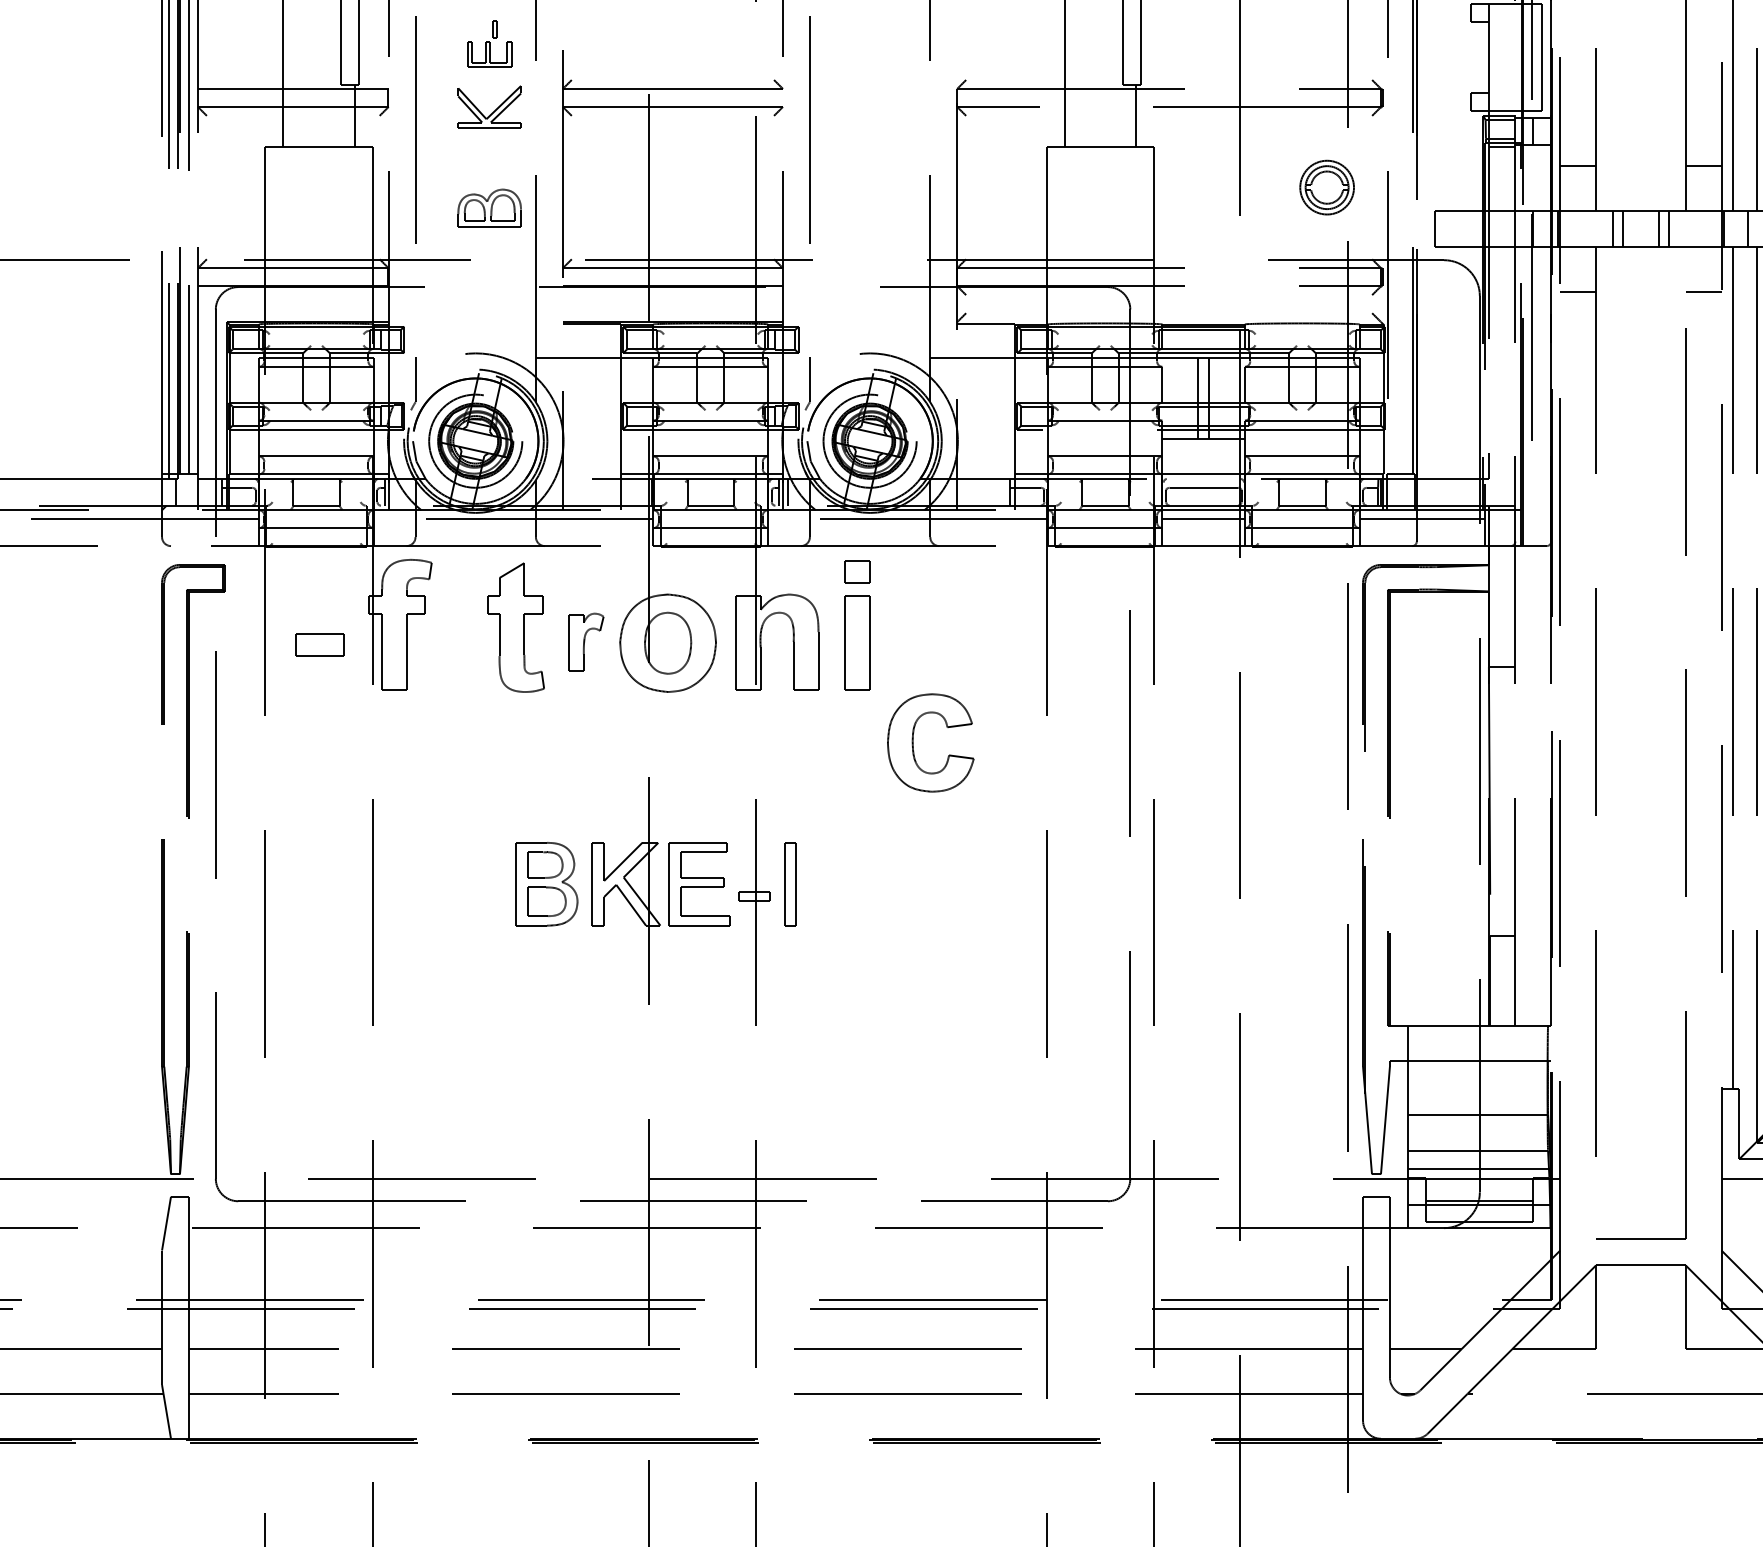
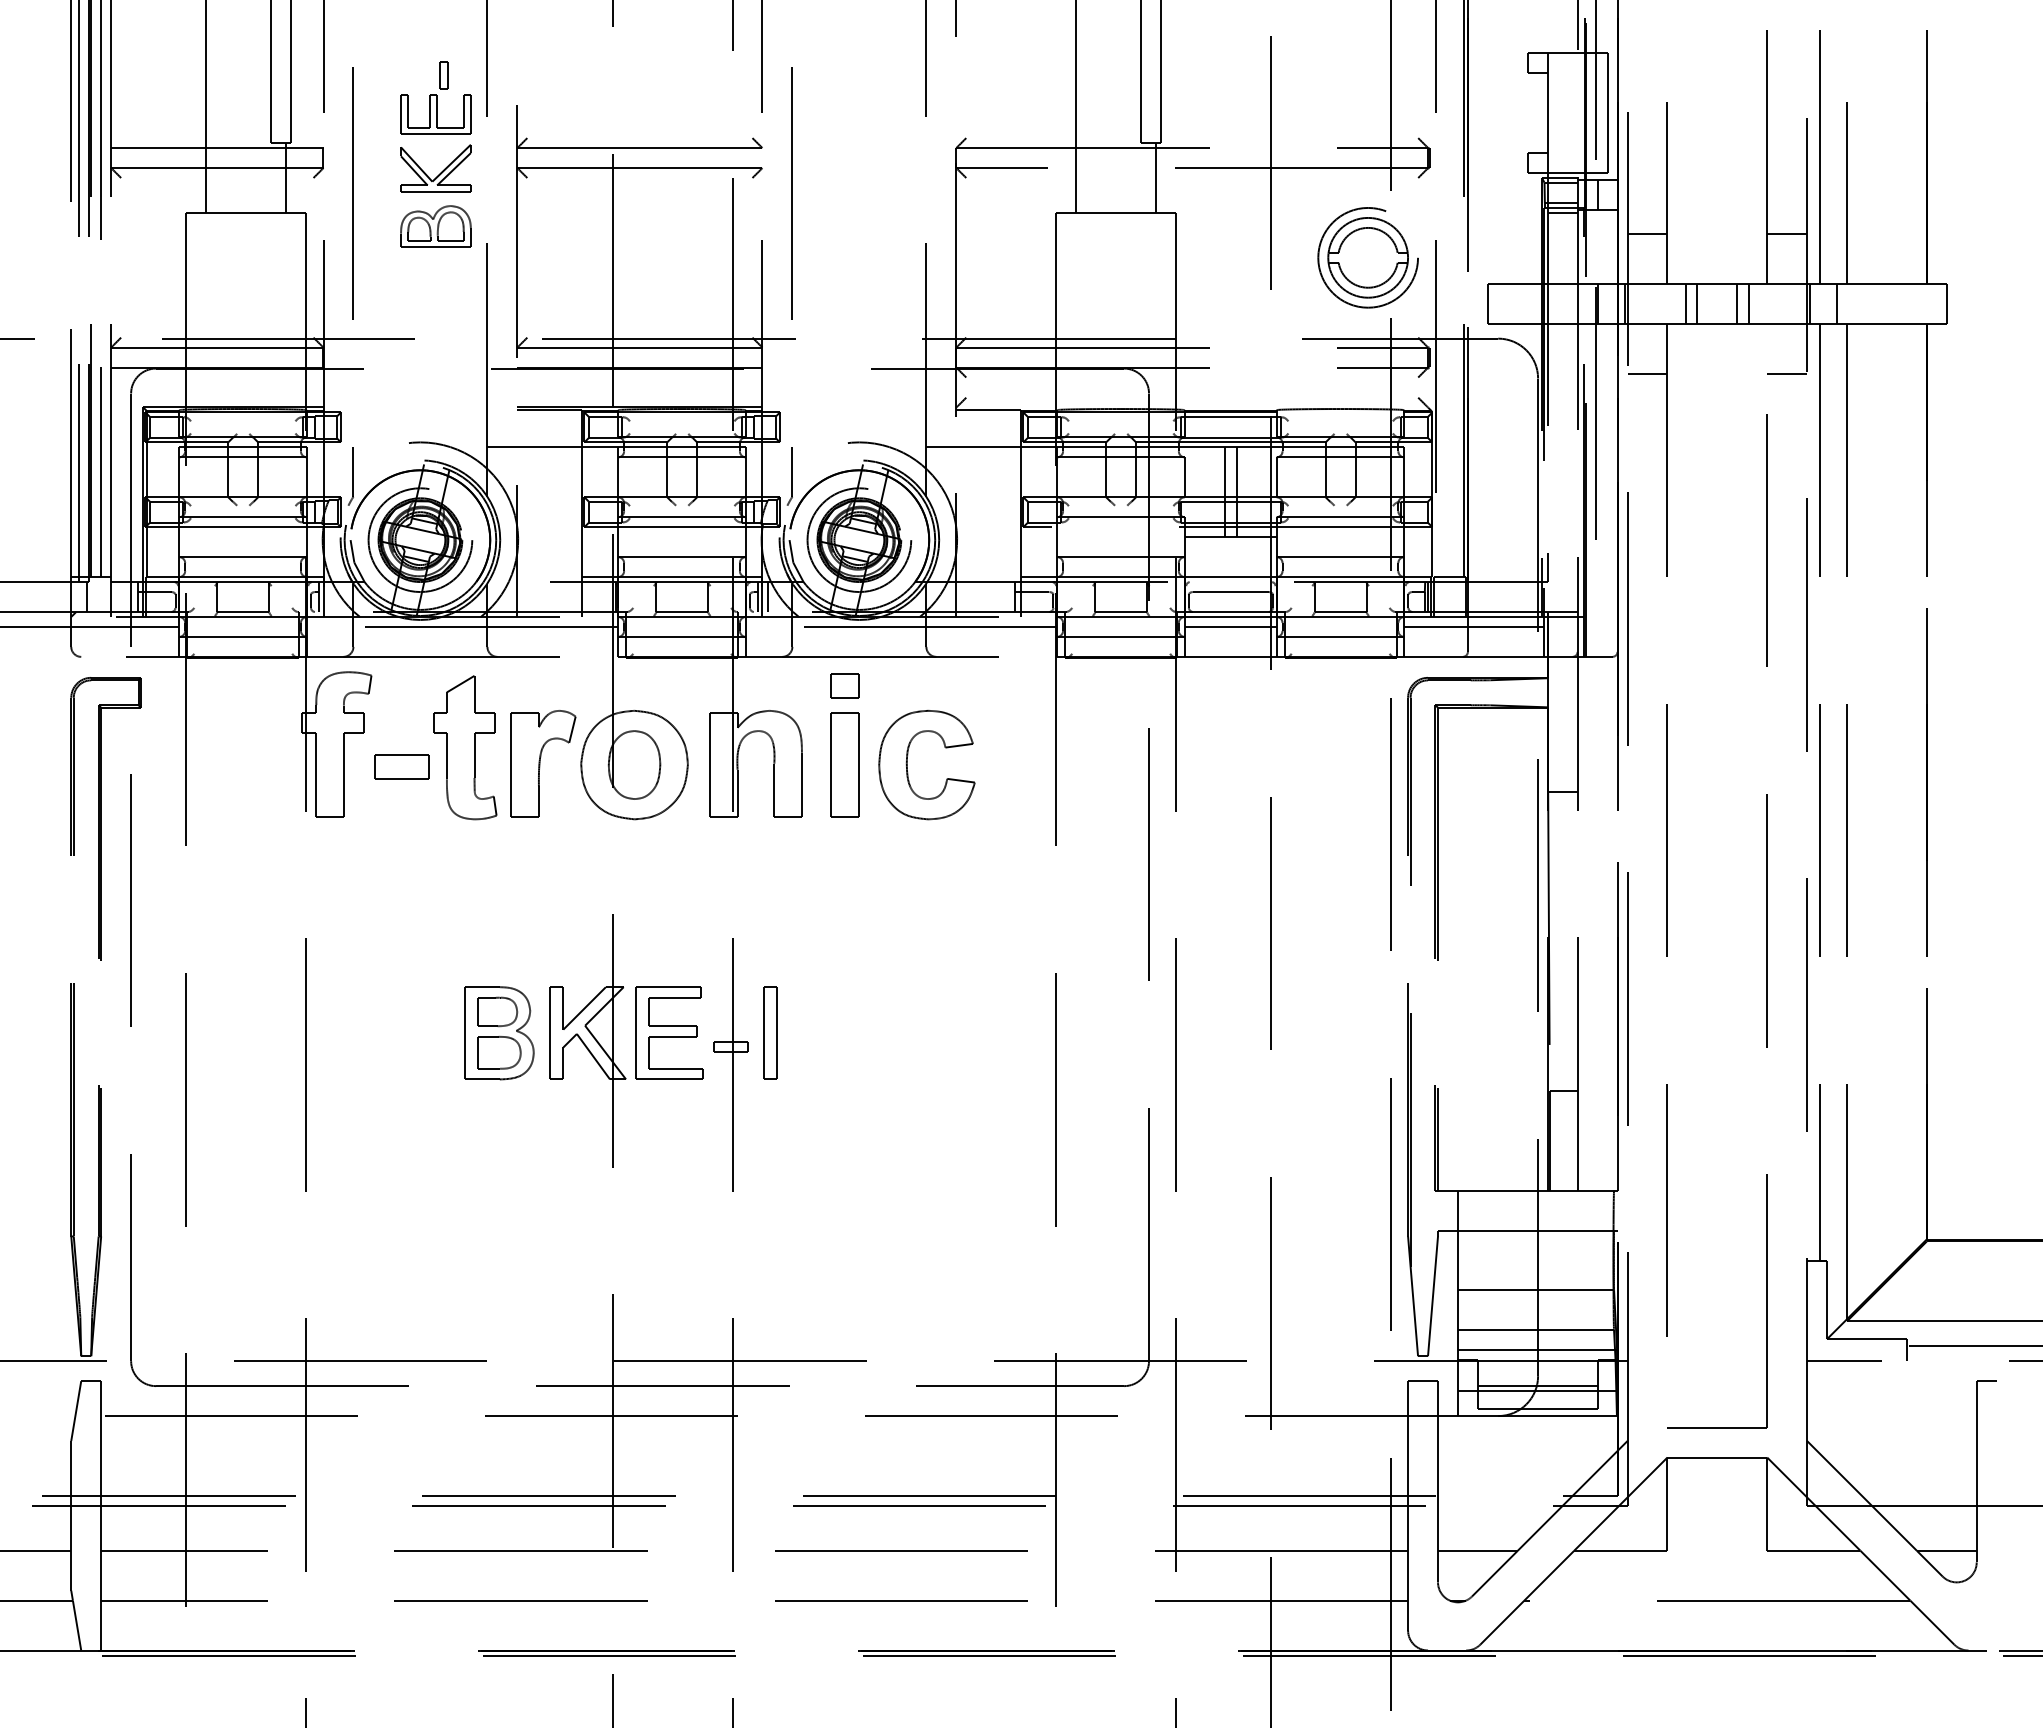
part: (489, 43) -> (435, 97), size x1.43
part: (1326, 187) -> (1367, 257), size x1.67
part: (489, 207) -> (435, 226), moved
part: (586, 641) -> (543, 763), size x1.67
part: (319, 644) -> (401, 766), moved
part: (913, 743) -> (907, 765), moved

